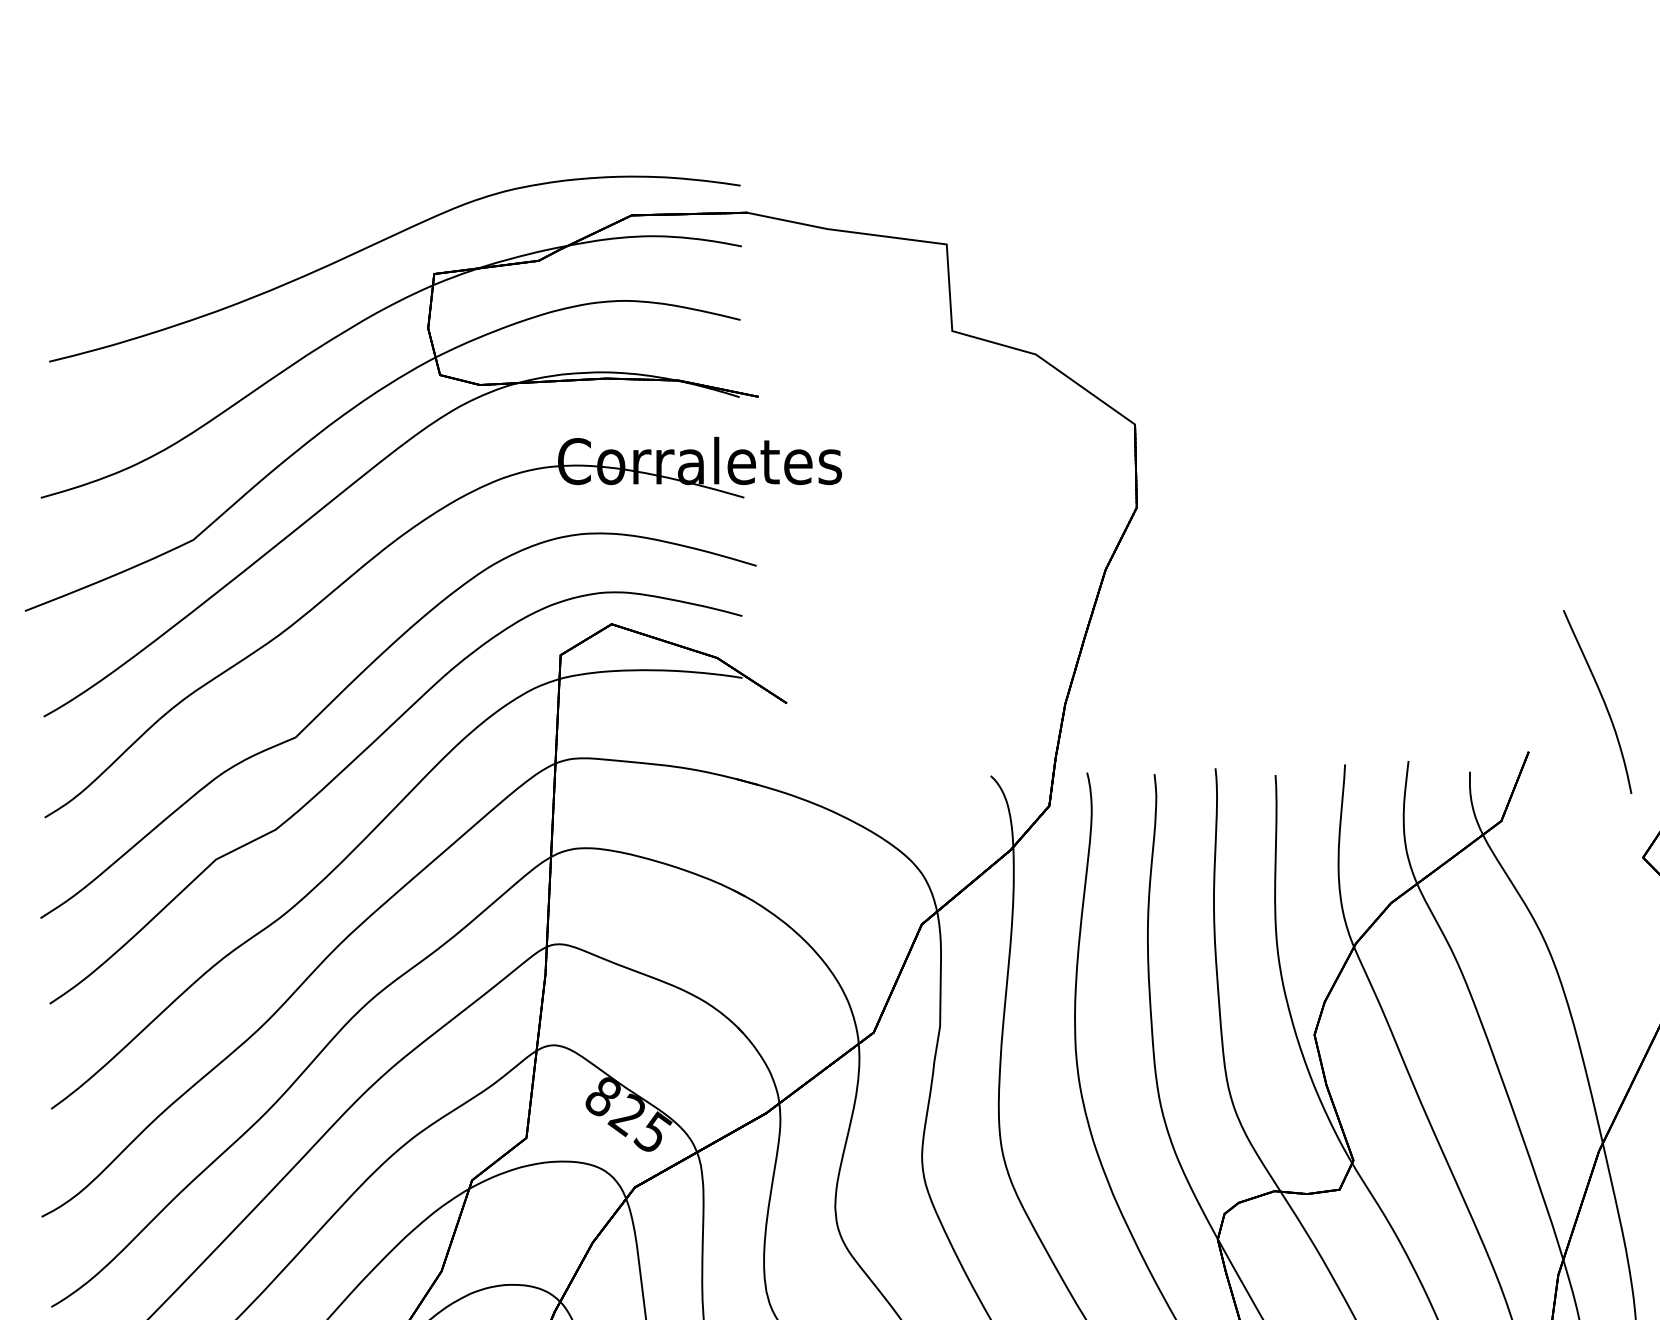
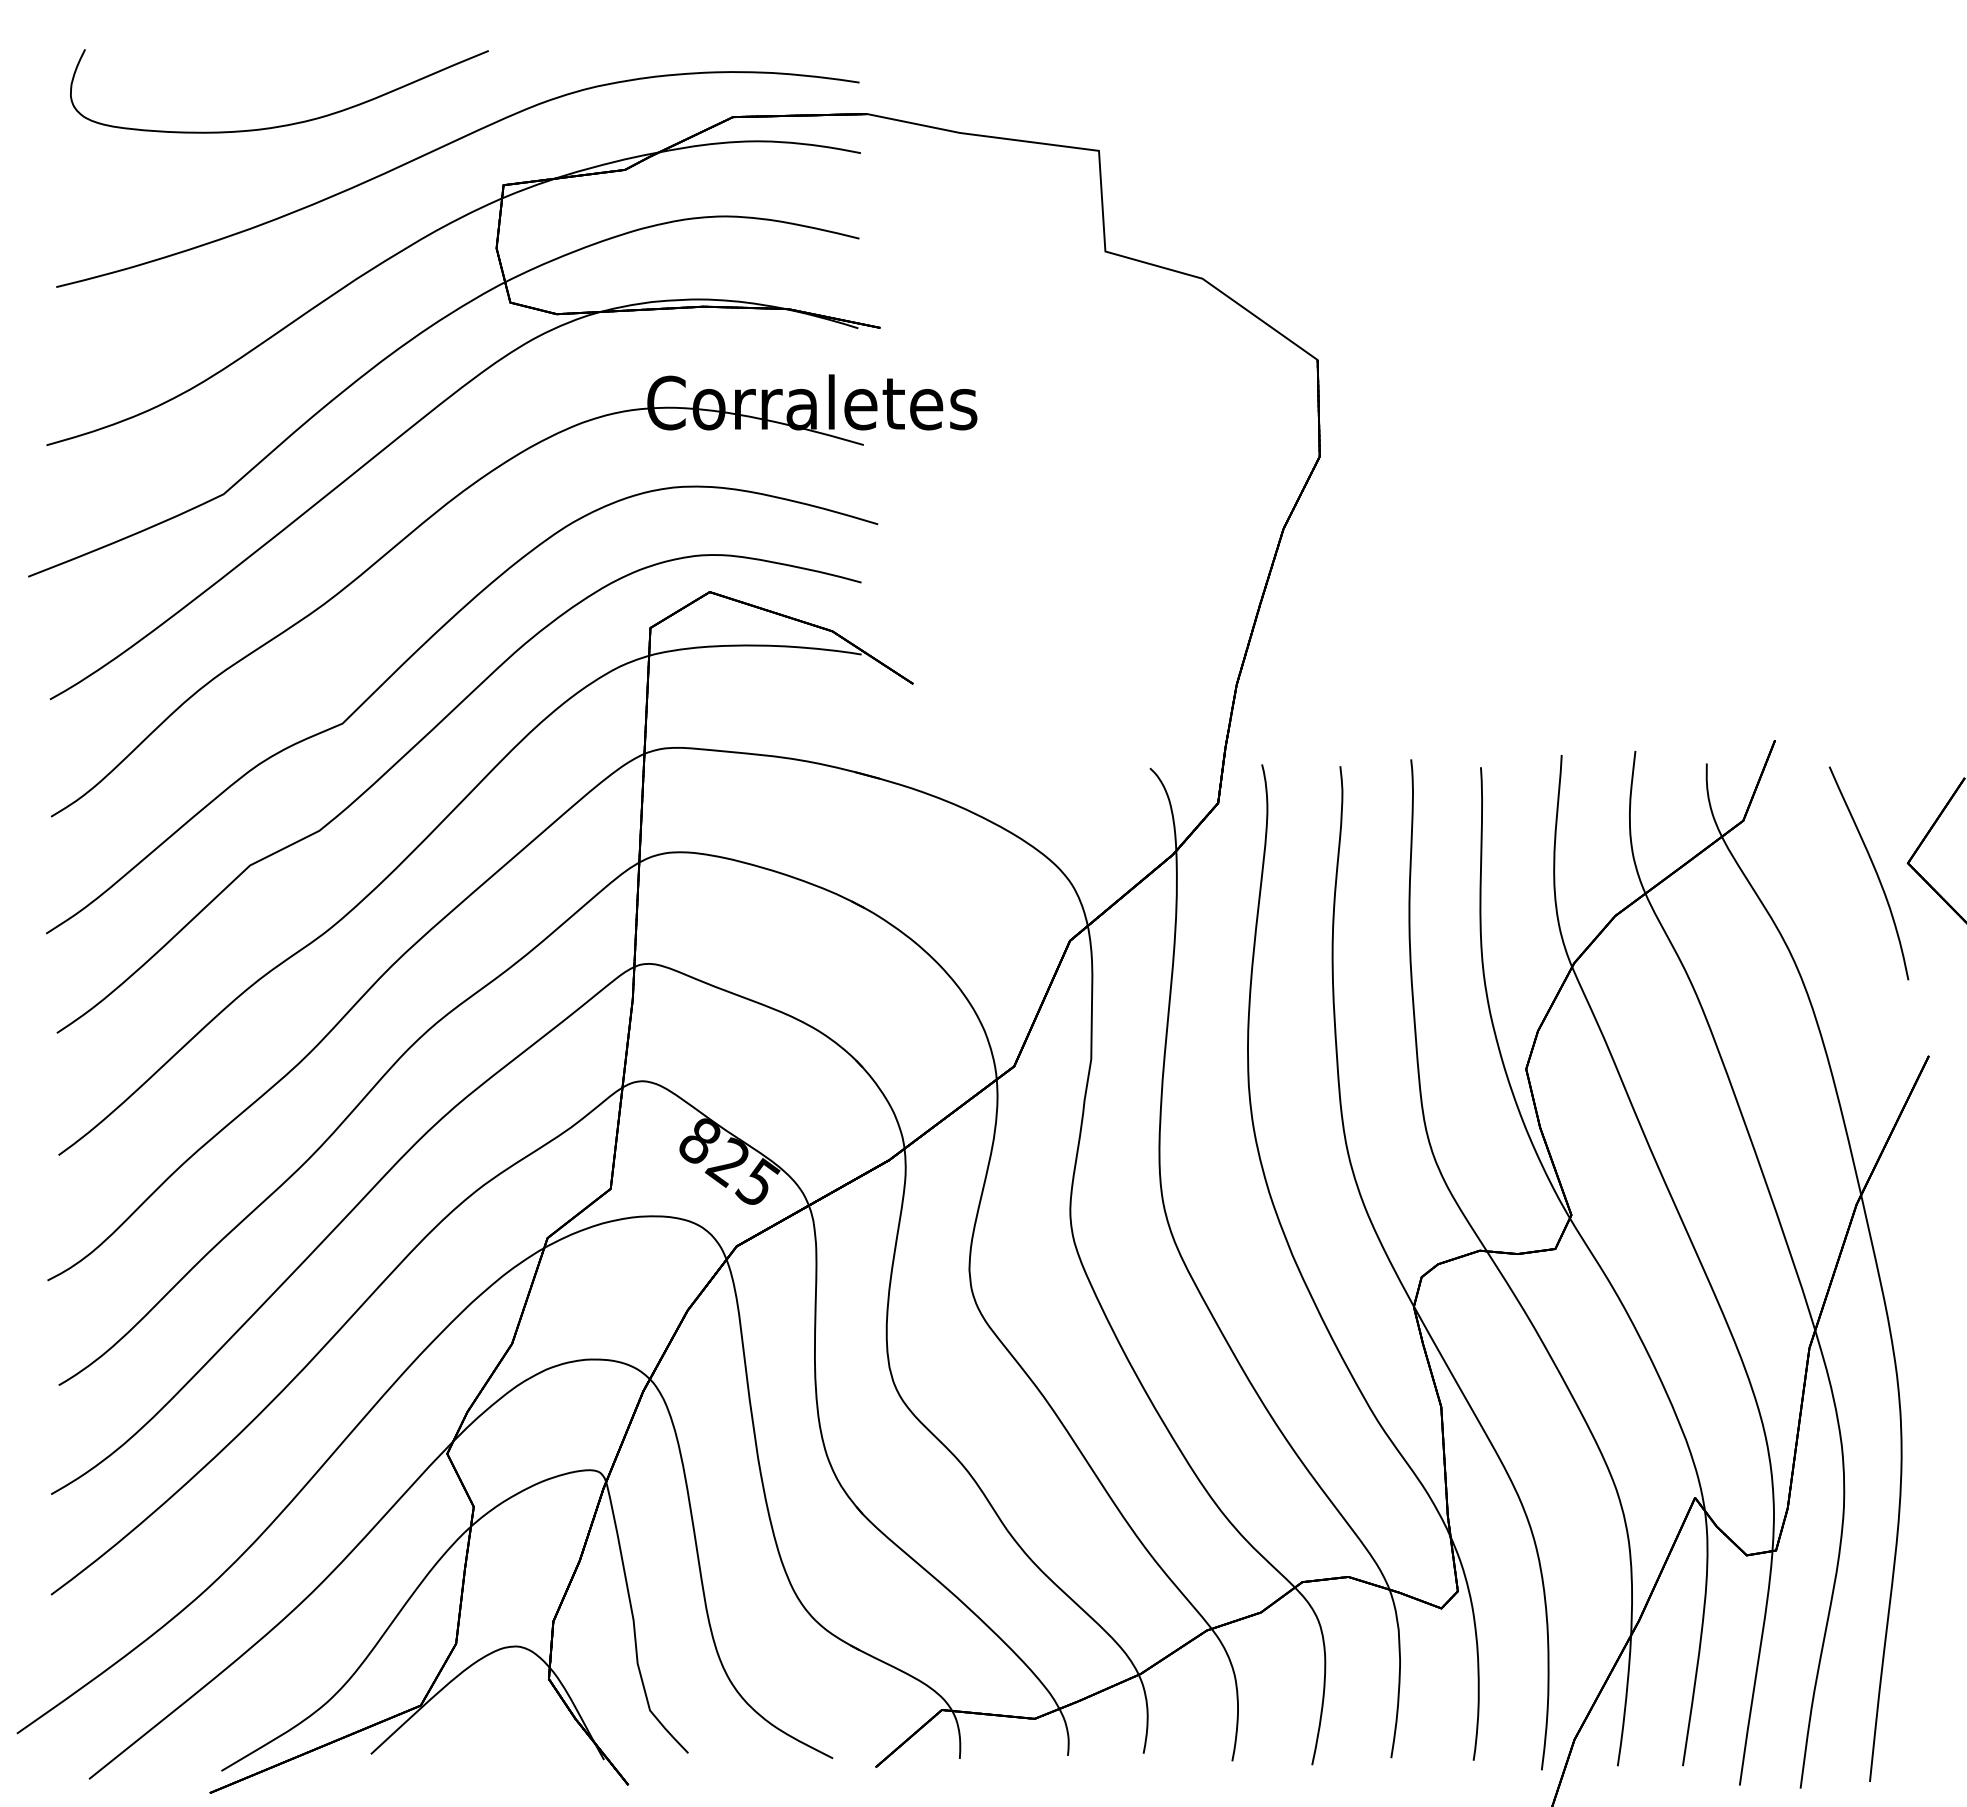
curve: (245, 221) -> (284, 124), added
curve: (1602, 699) -> (1874, 870), moved

